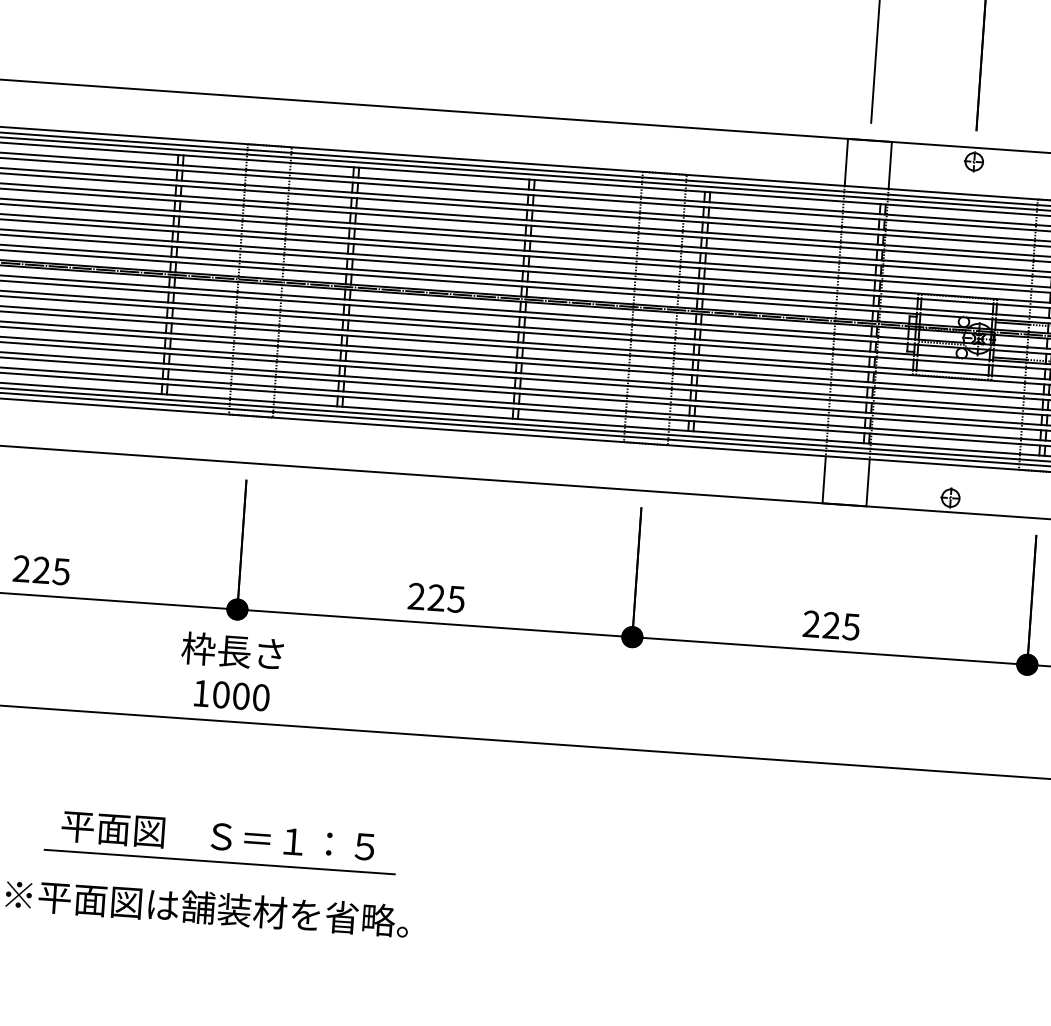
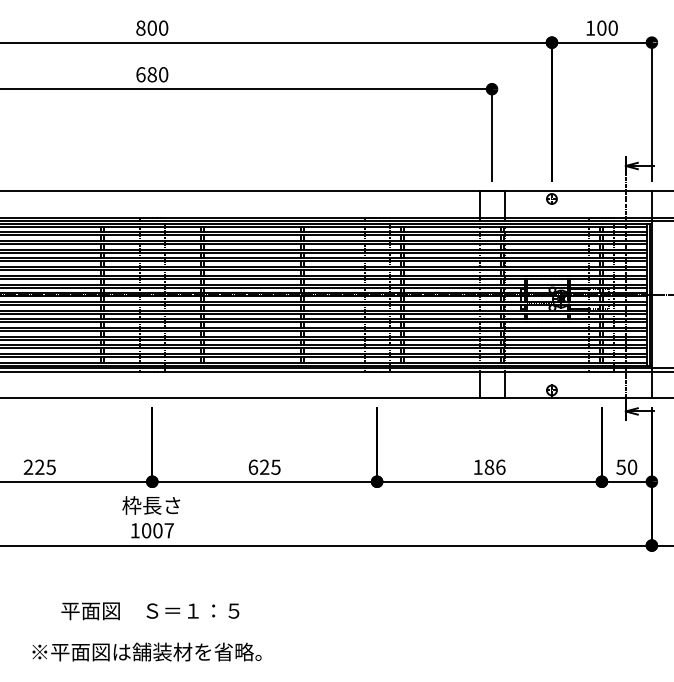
text: (417, 595) -> (253, 466), 225 -> 625
text: (831, 624) -> (489, 466), 225 -> 186
text: (259, 697) -> (168, 530), 1000 -> 1007
line: (218, 861) -> (151, 625), removed

